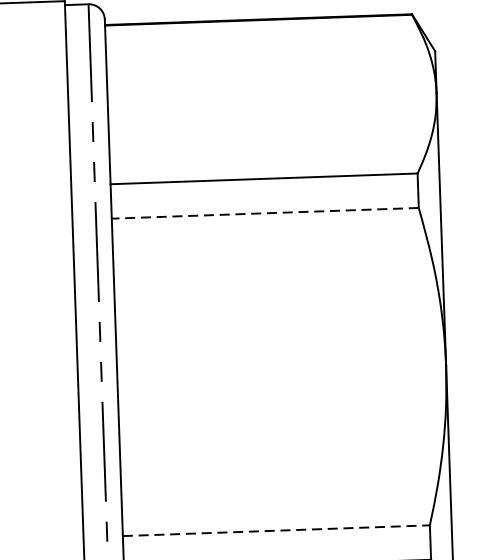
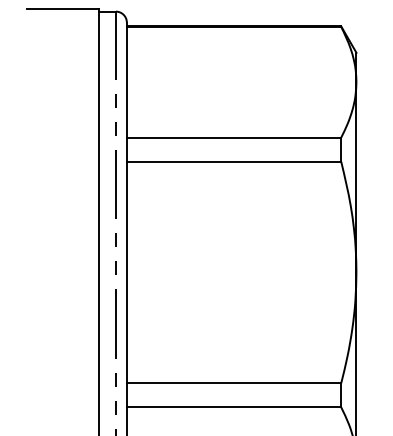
line: (264, 213) -> (233, 161), dashed -> solid
line: (277, 530) -> (234, 383), dashed -> solid

